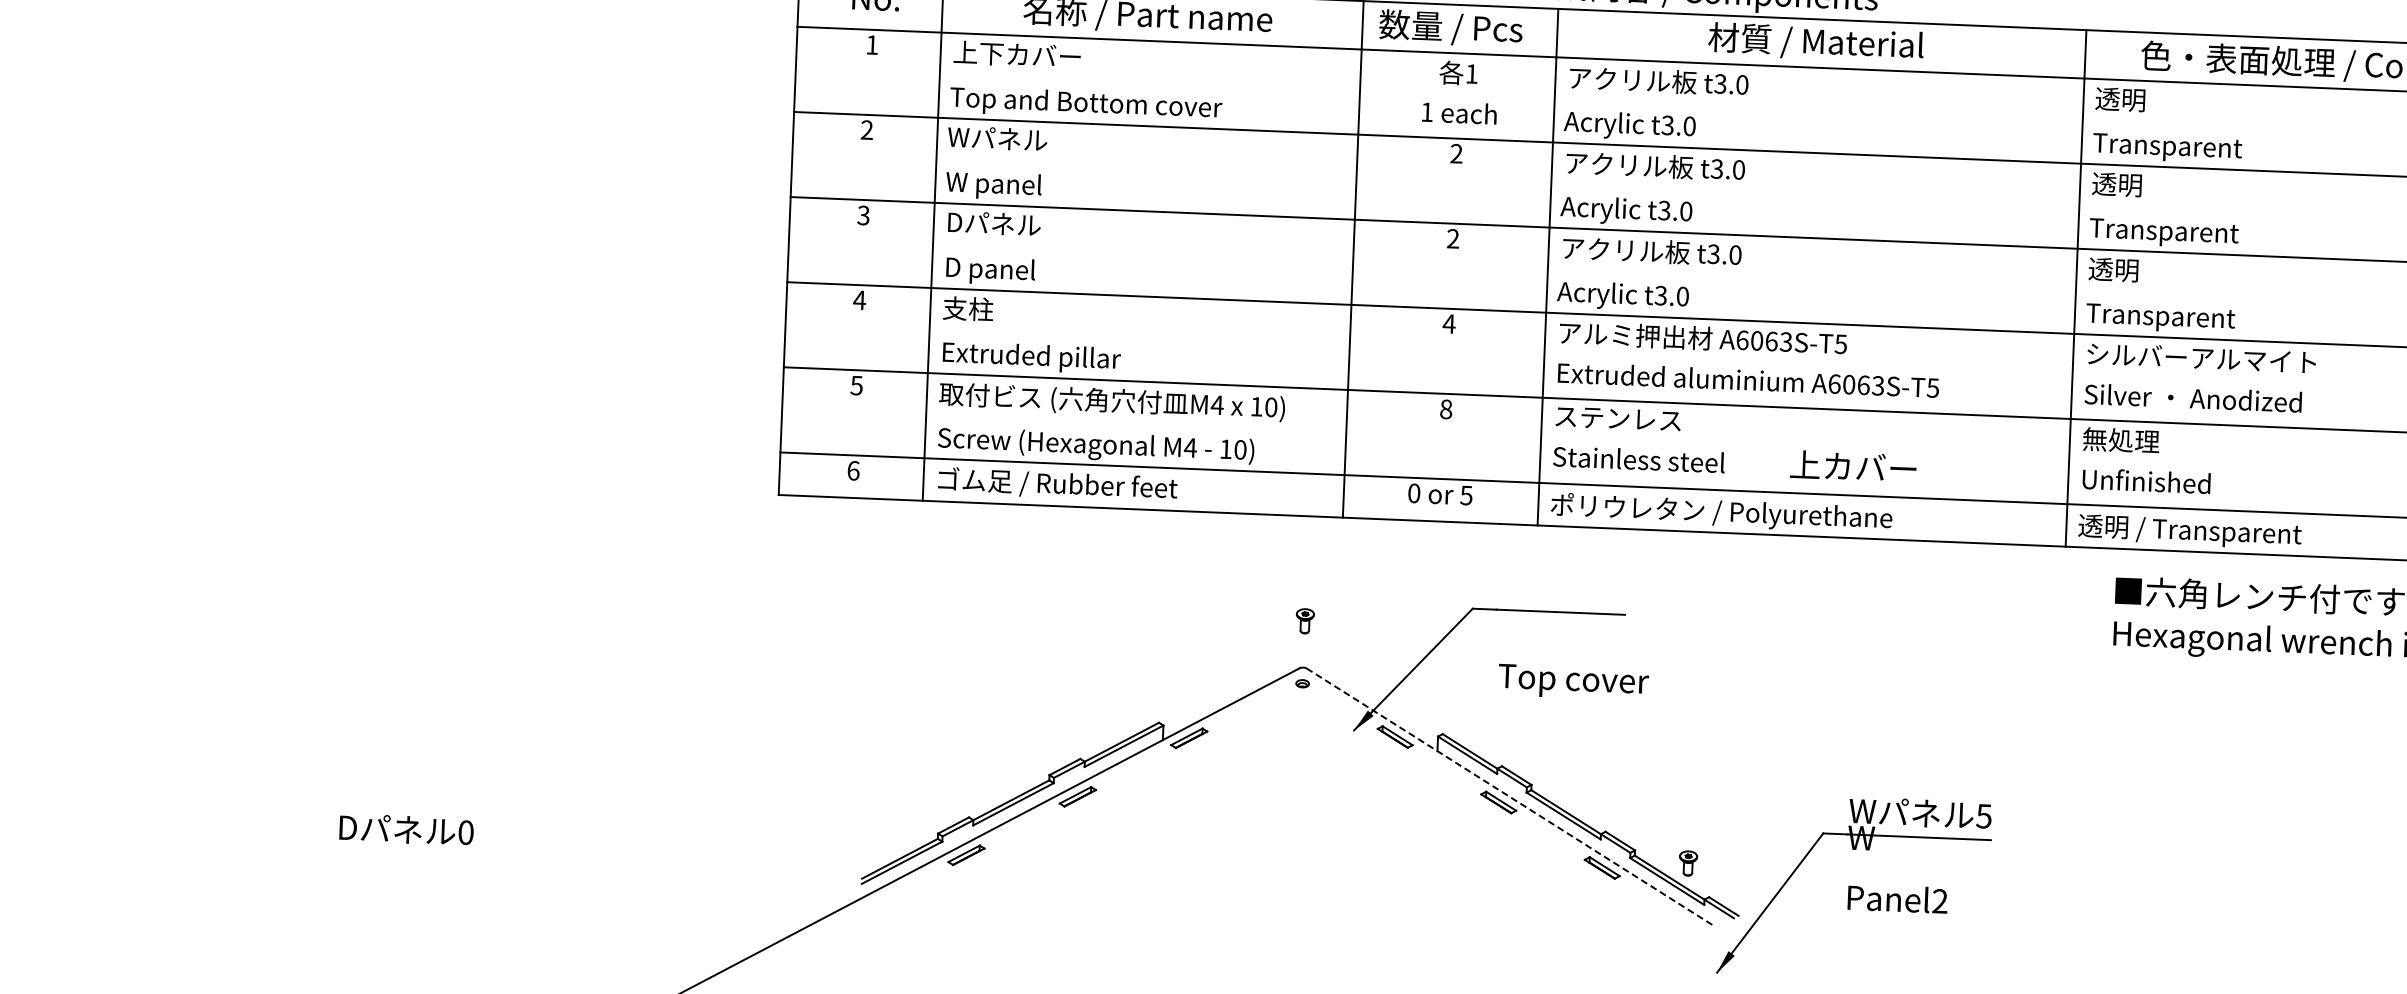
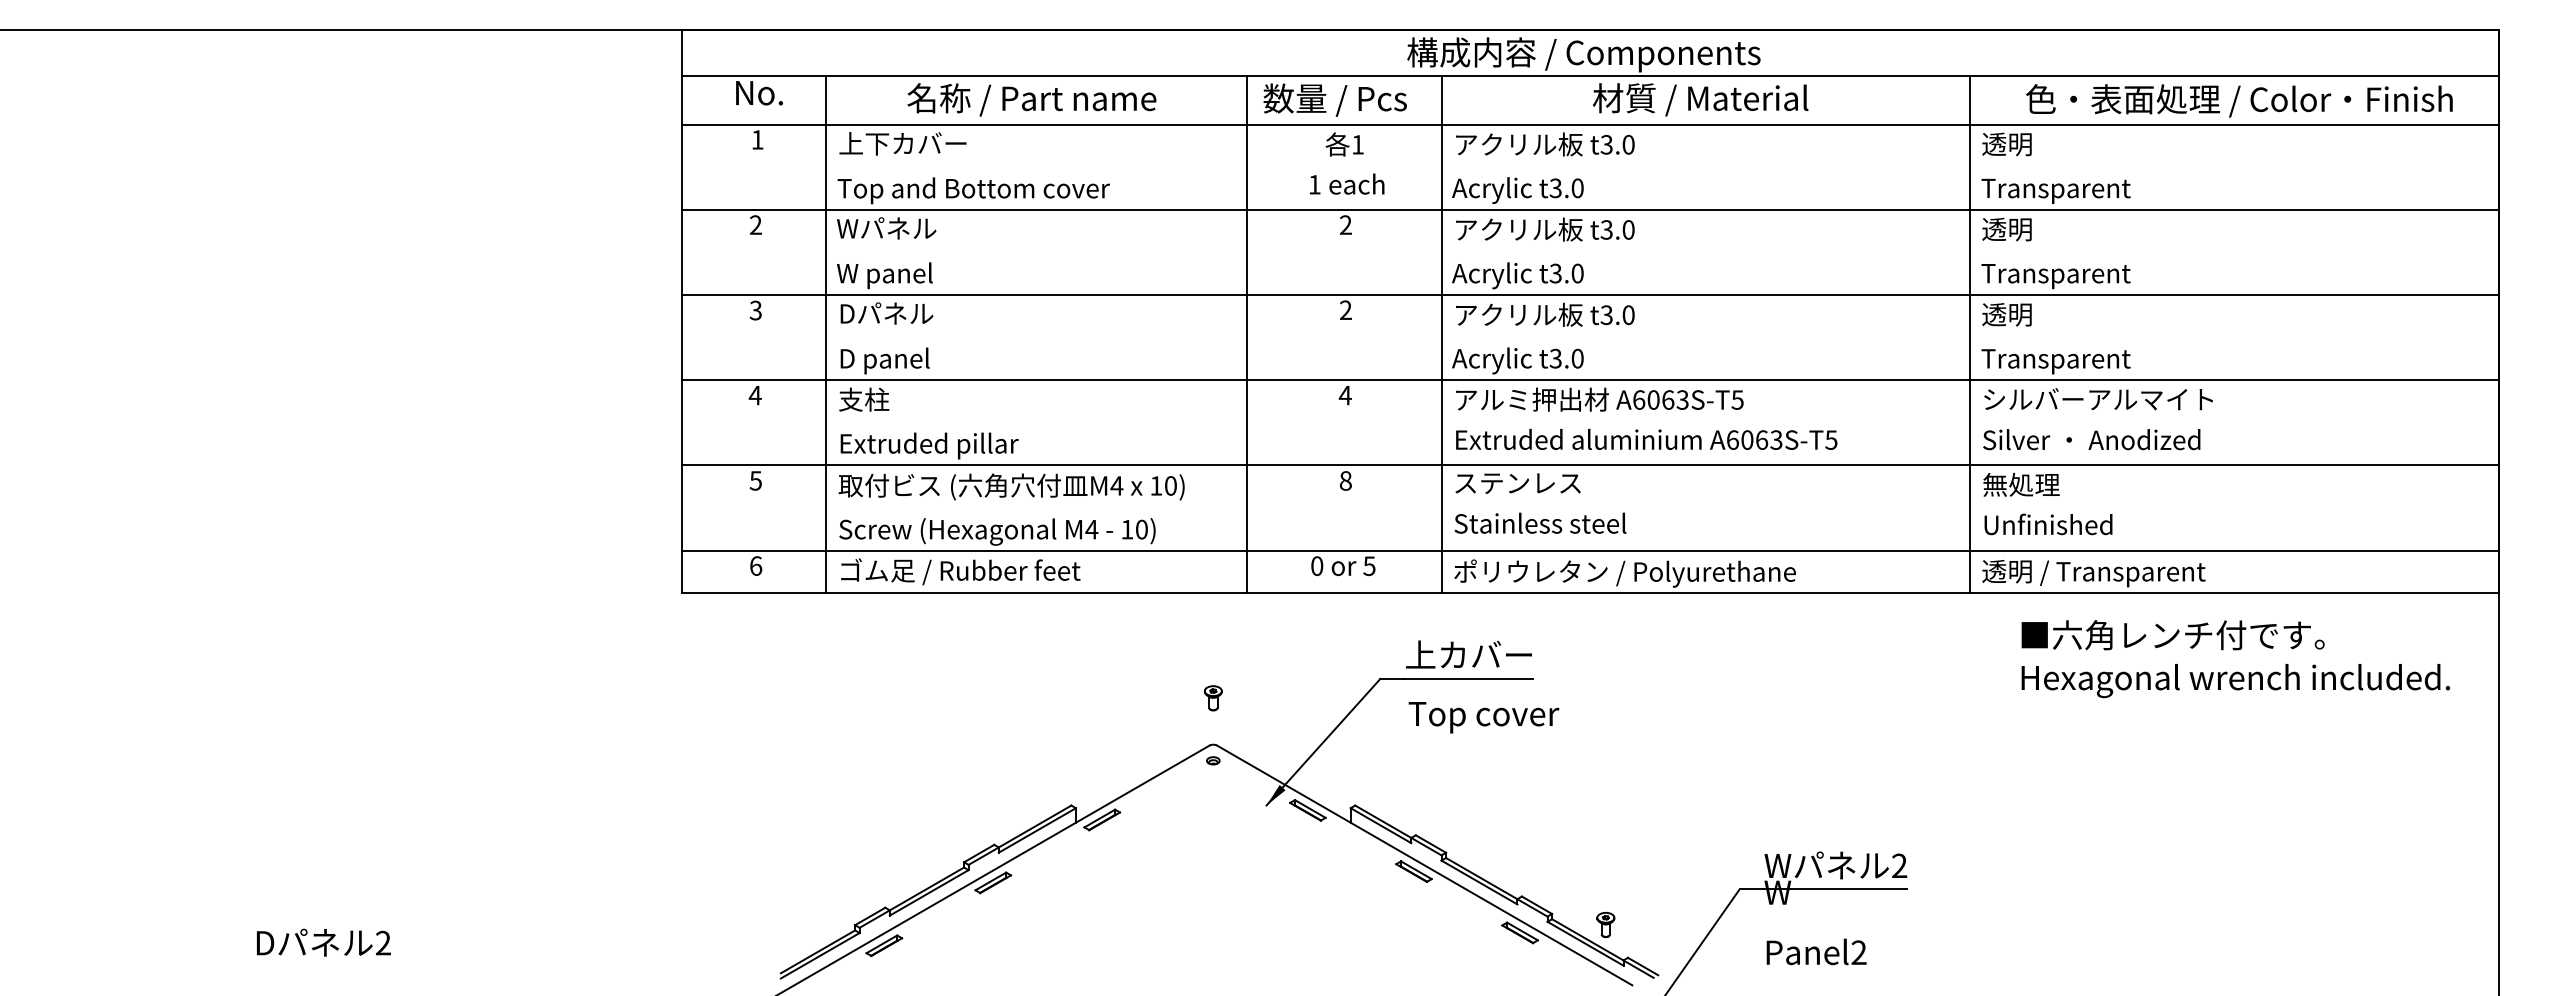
text: (1852, 466) -> (1468, 654), moved
text: (1573, 682) -> (1483, 717), moved
line: (1509, 796) -> (1424, 865), dashed -> solid
text: (1984, 815) -> (1899, 865), 5 -> 2
text: (465, 832) -> (382, 943), 0 -> 2

